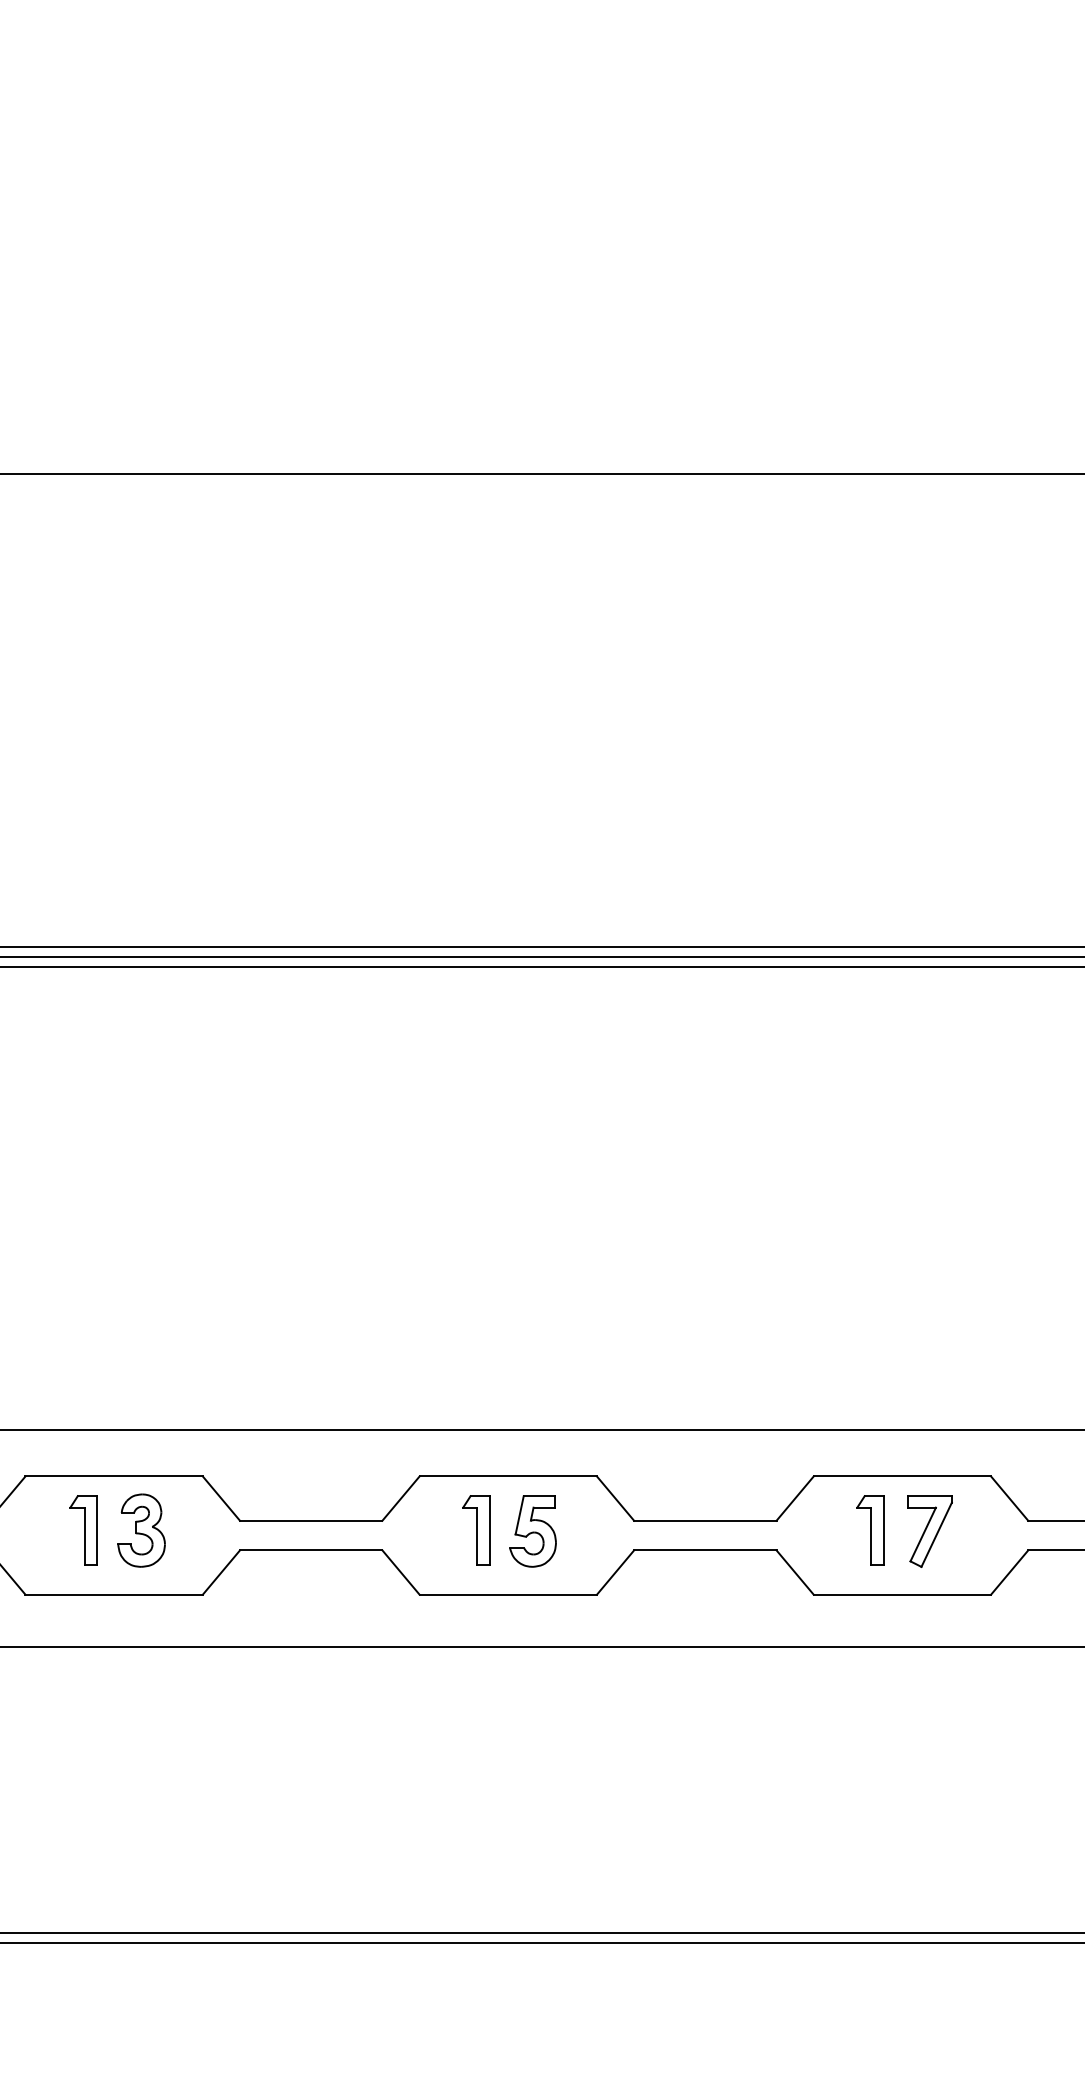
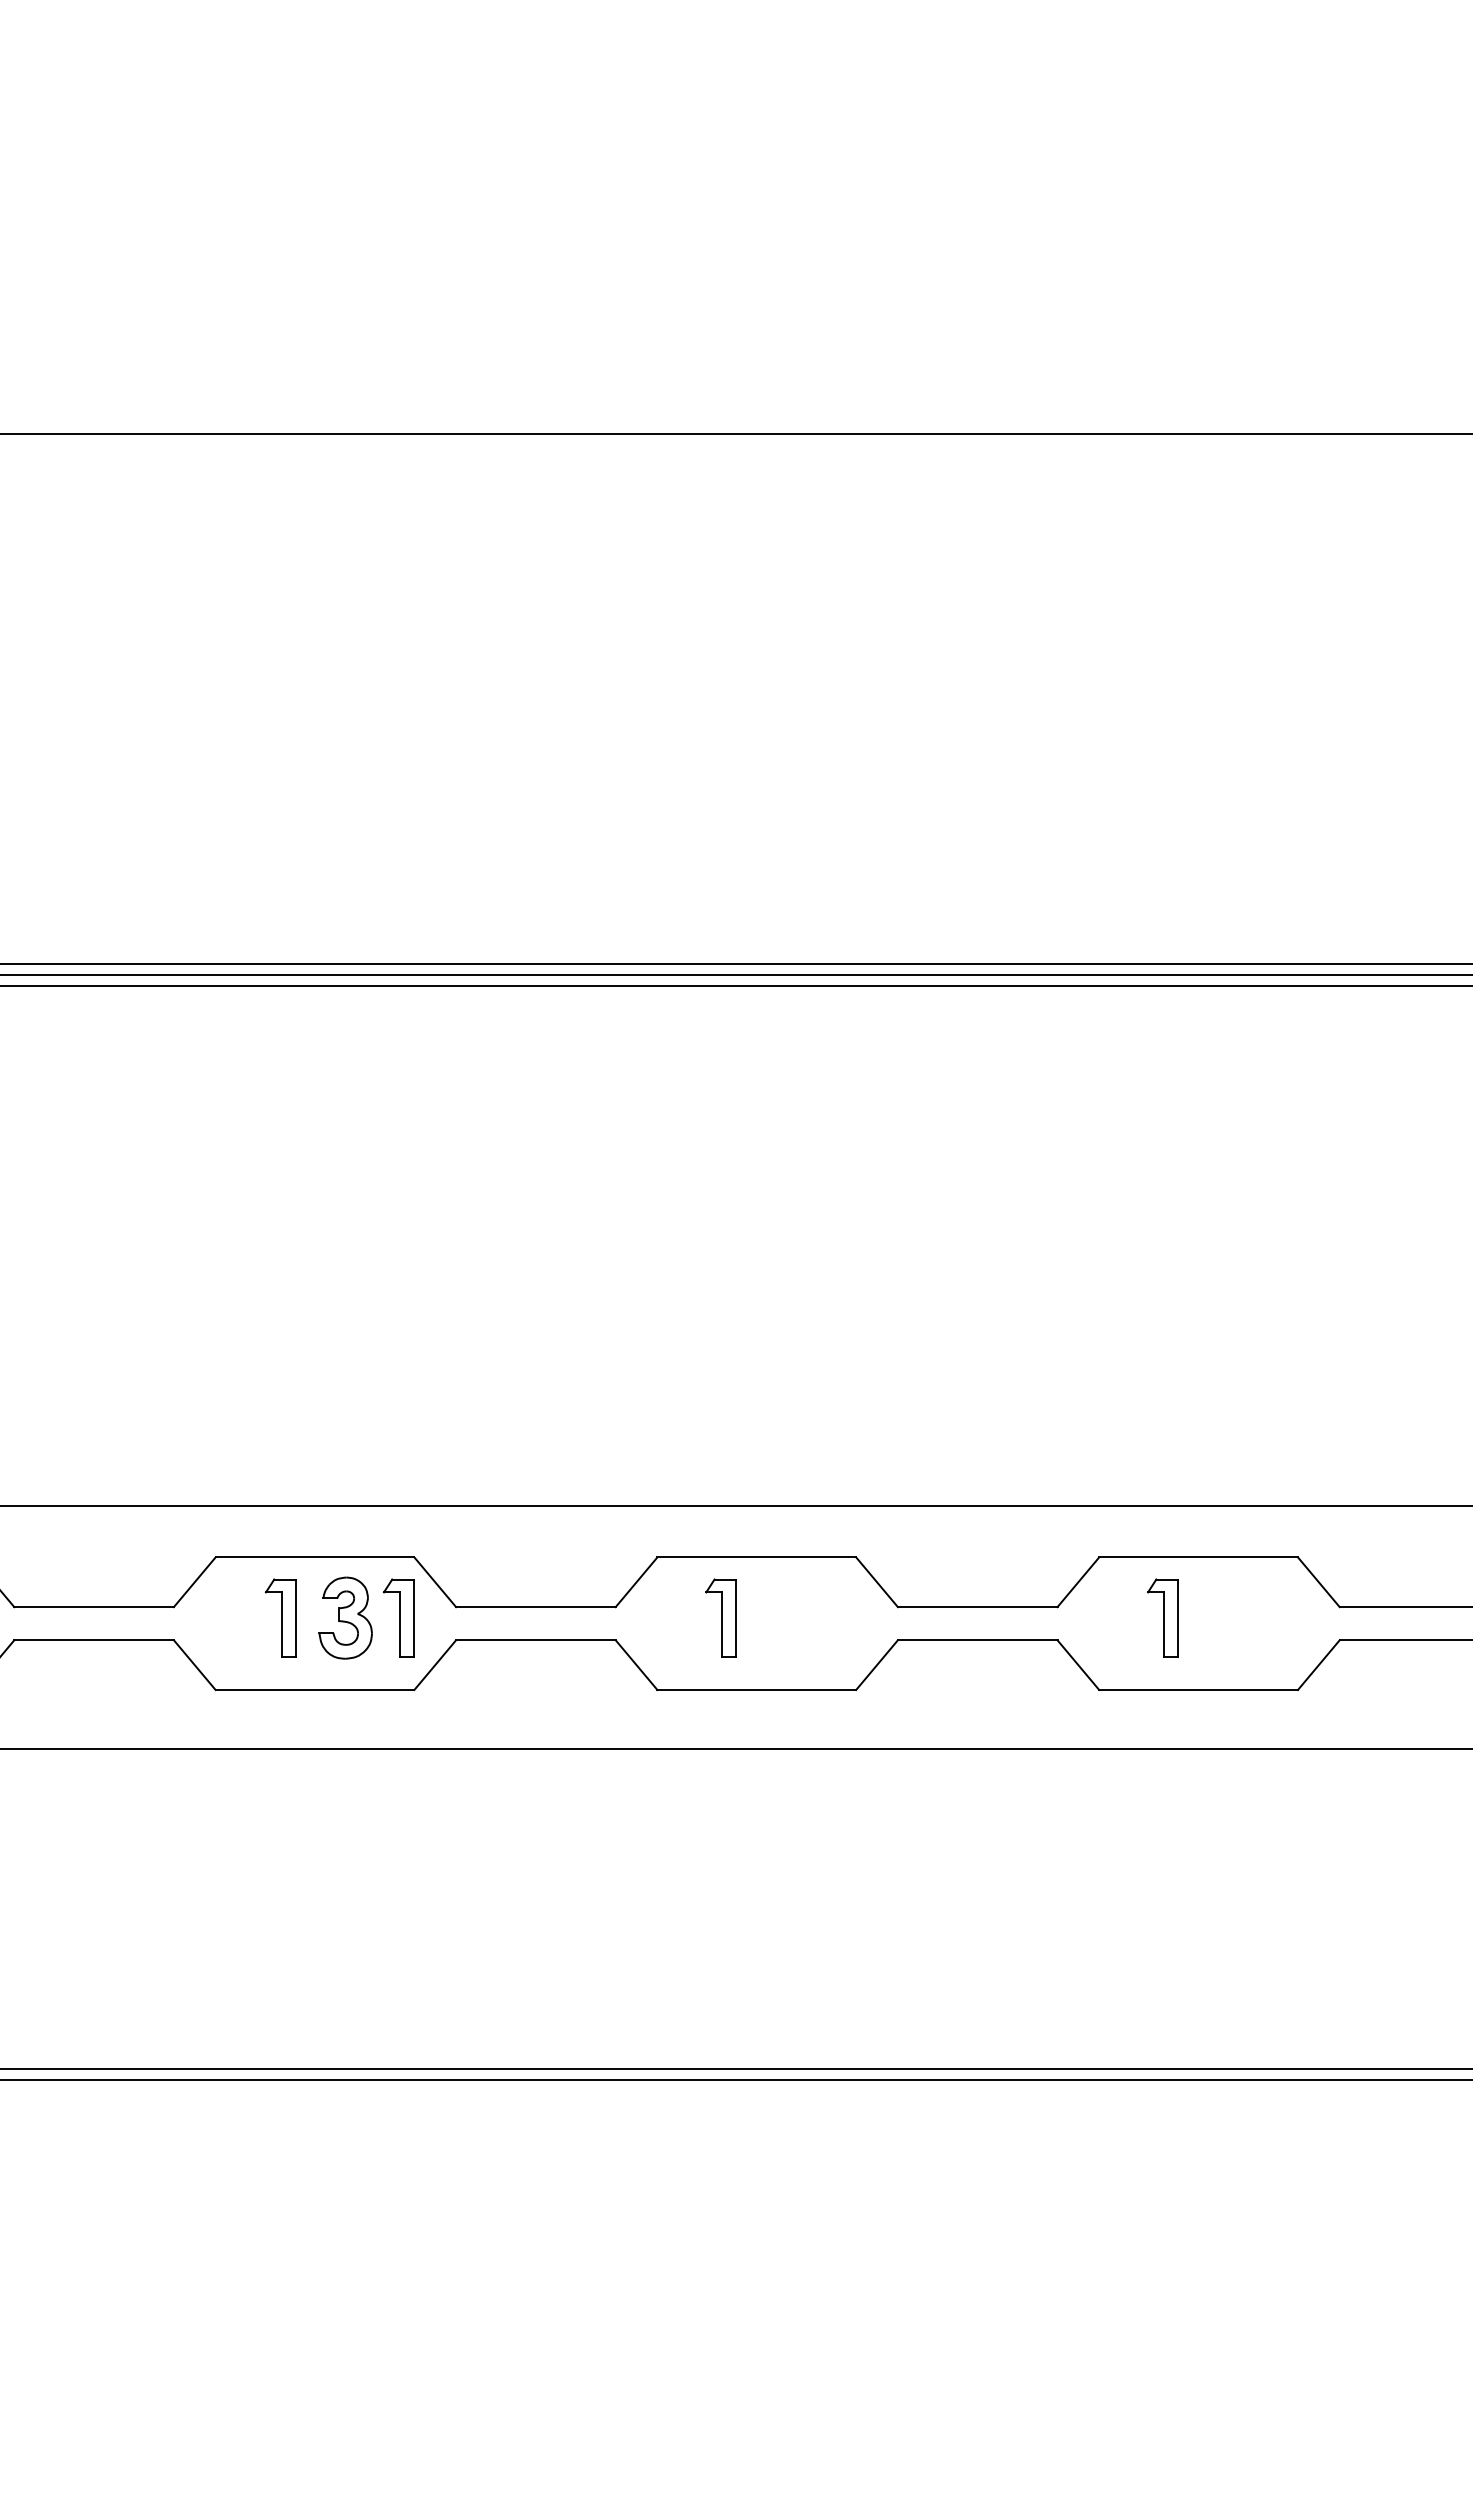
part: (188, 1530) -> (398, 1617), added
part: (532, 1530) -> (784, 1618), removed
part: (929, 1531) -> (1229, 1619), removed

